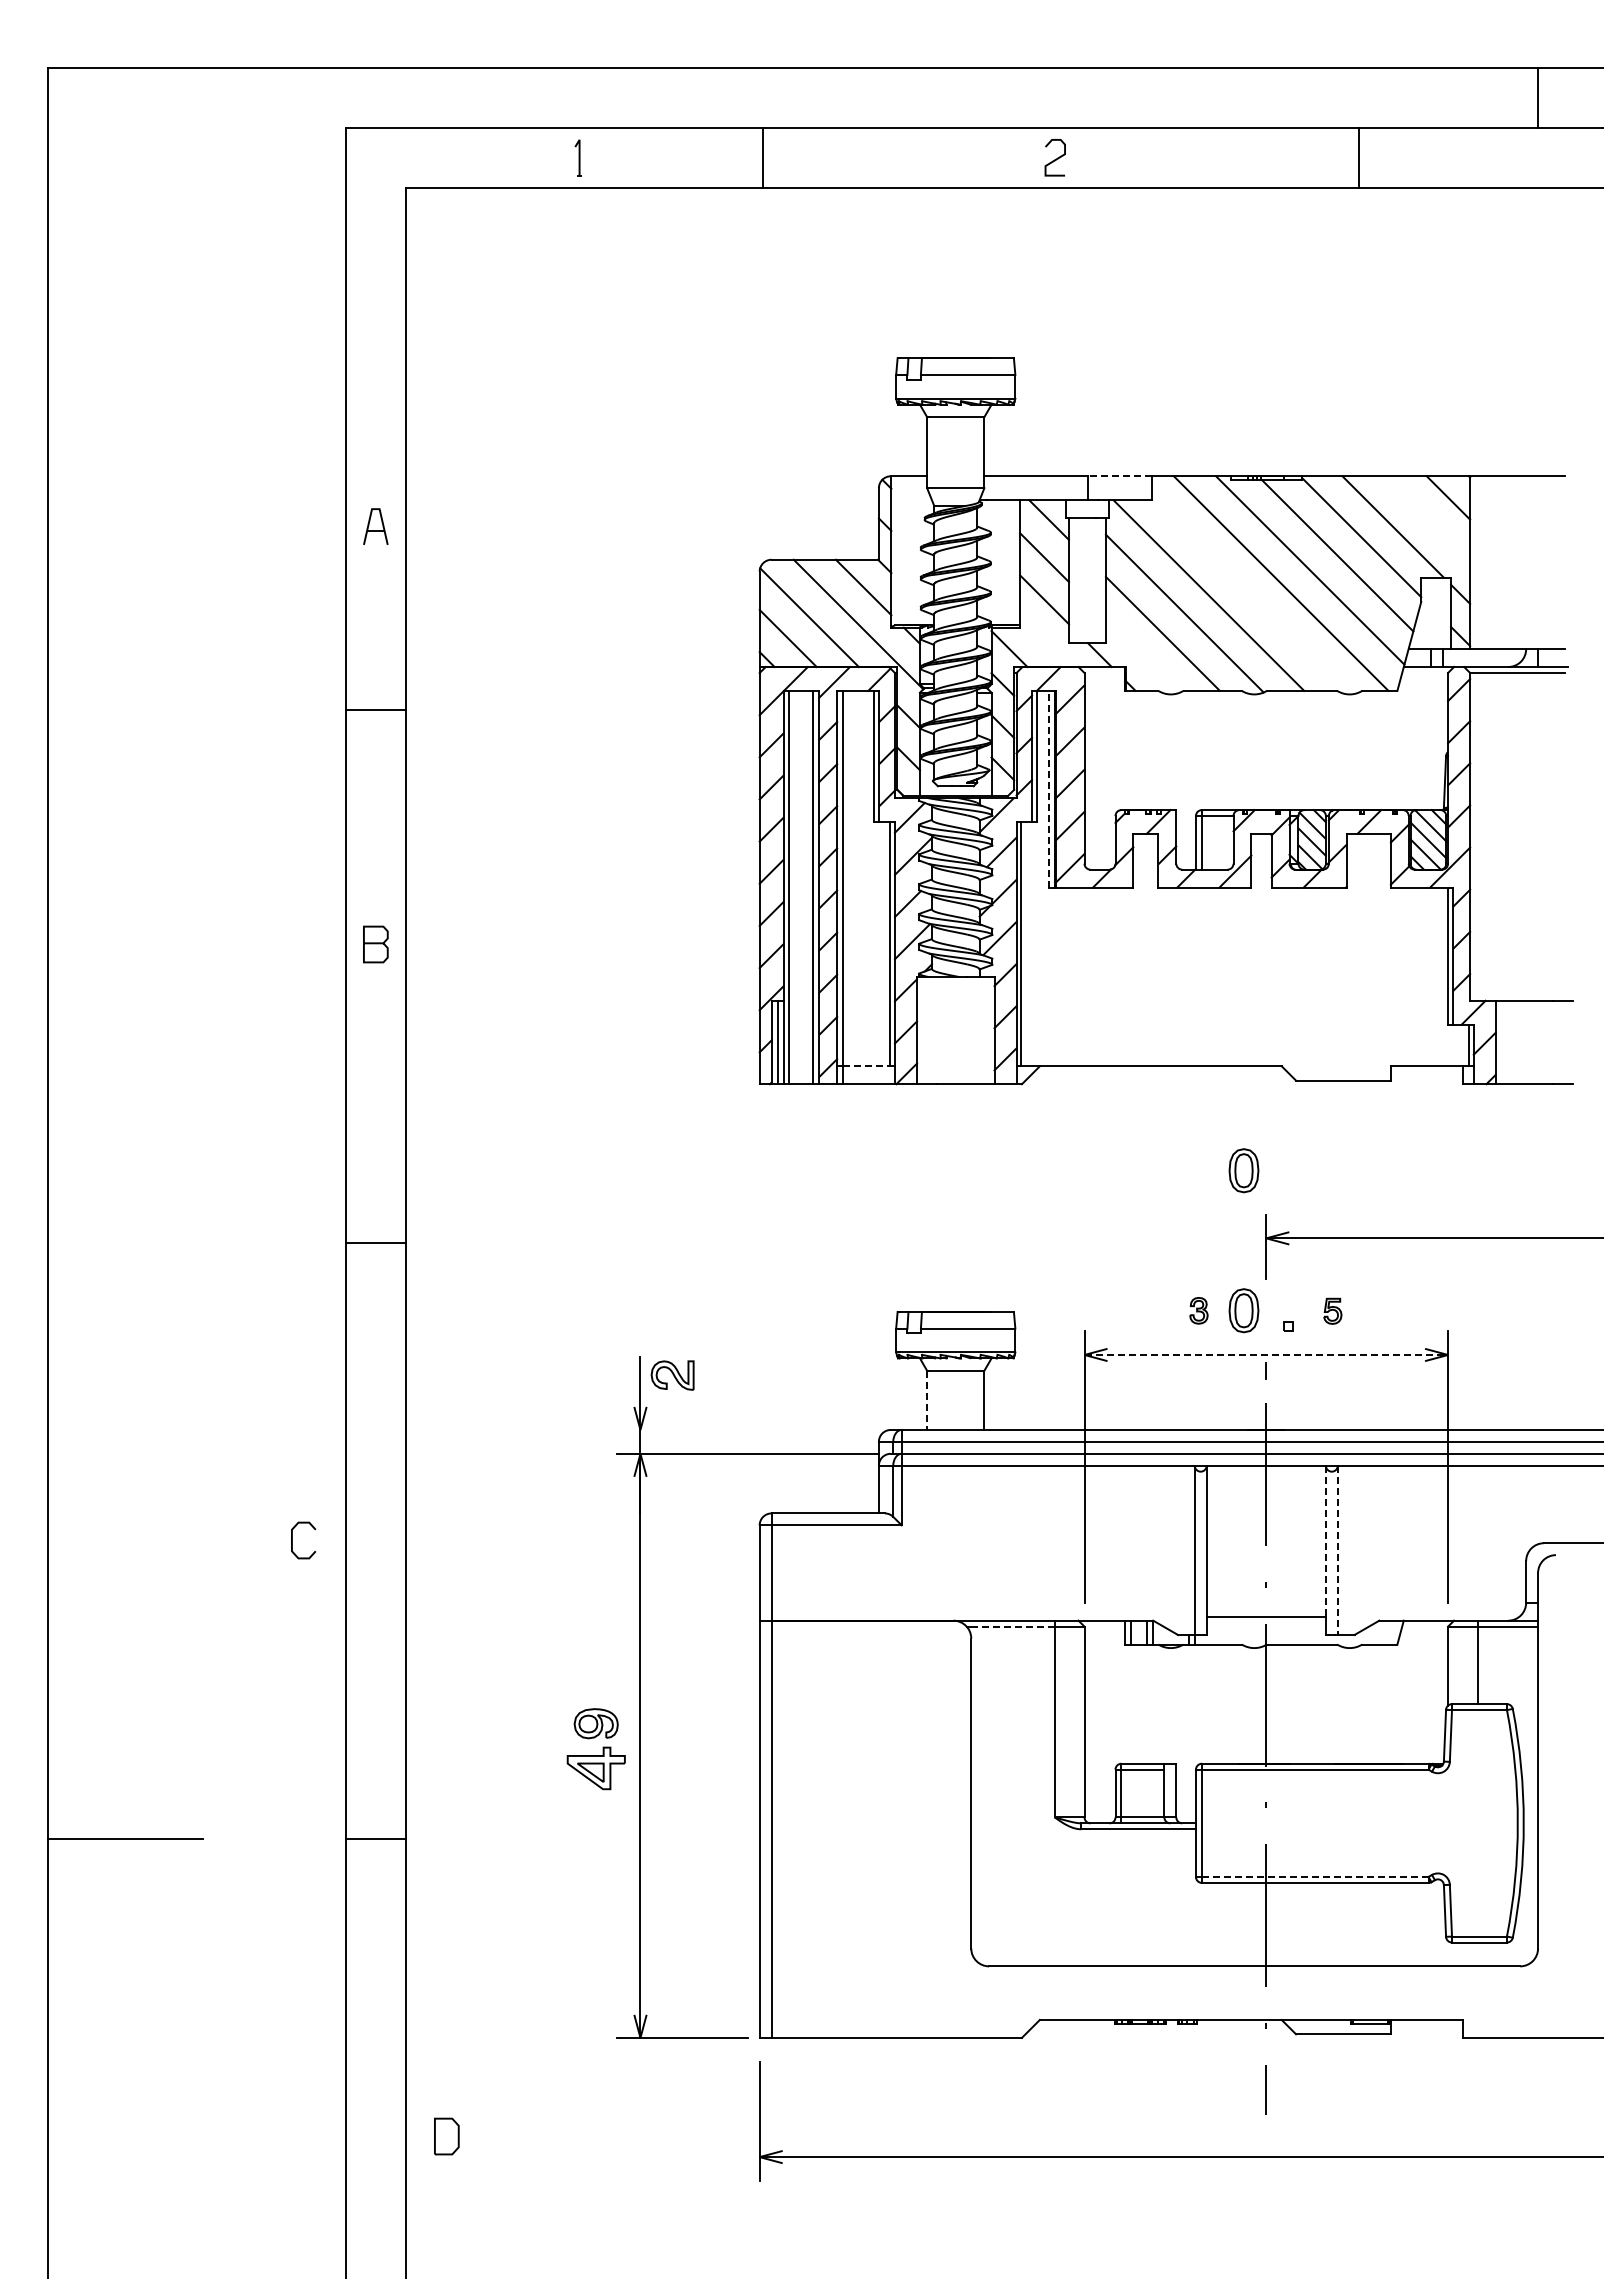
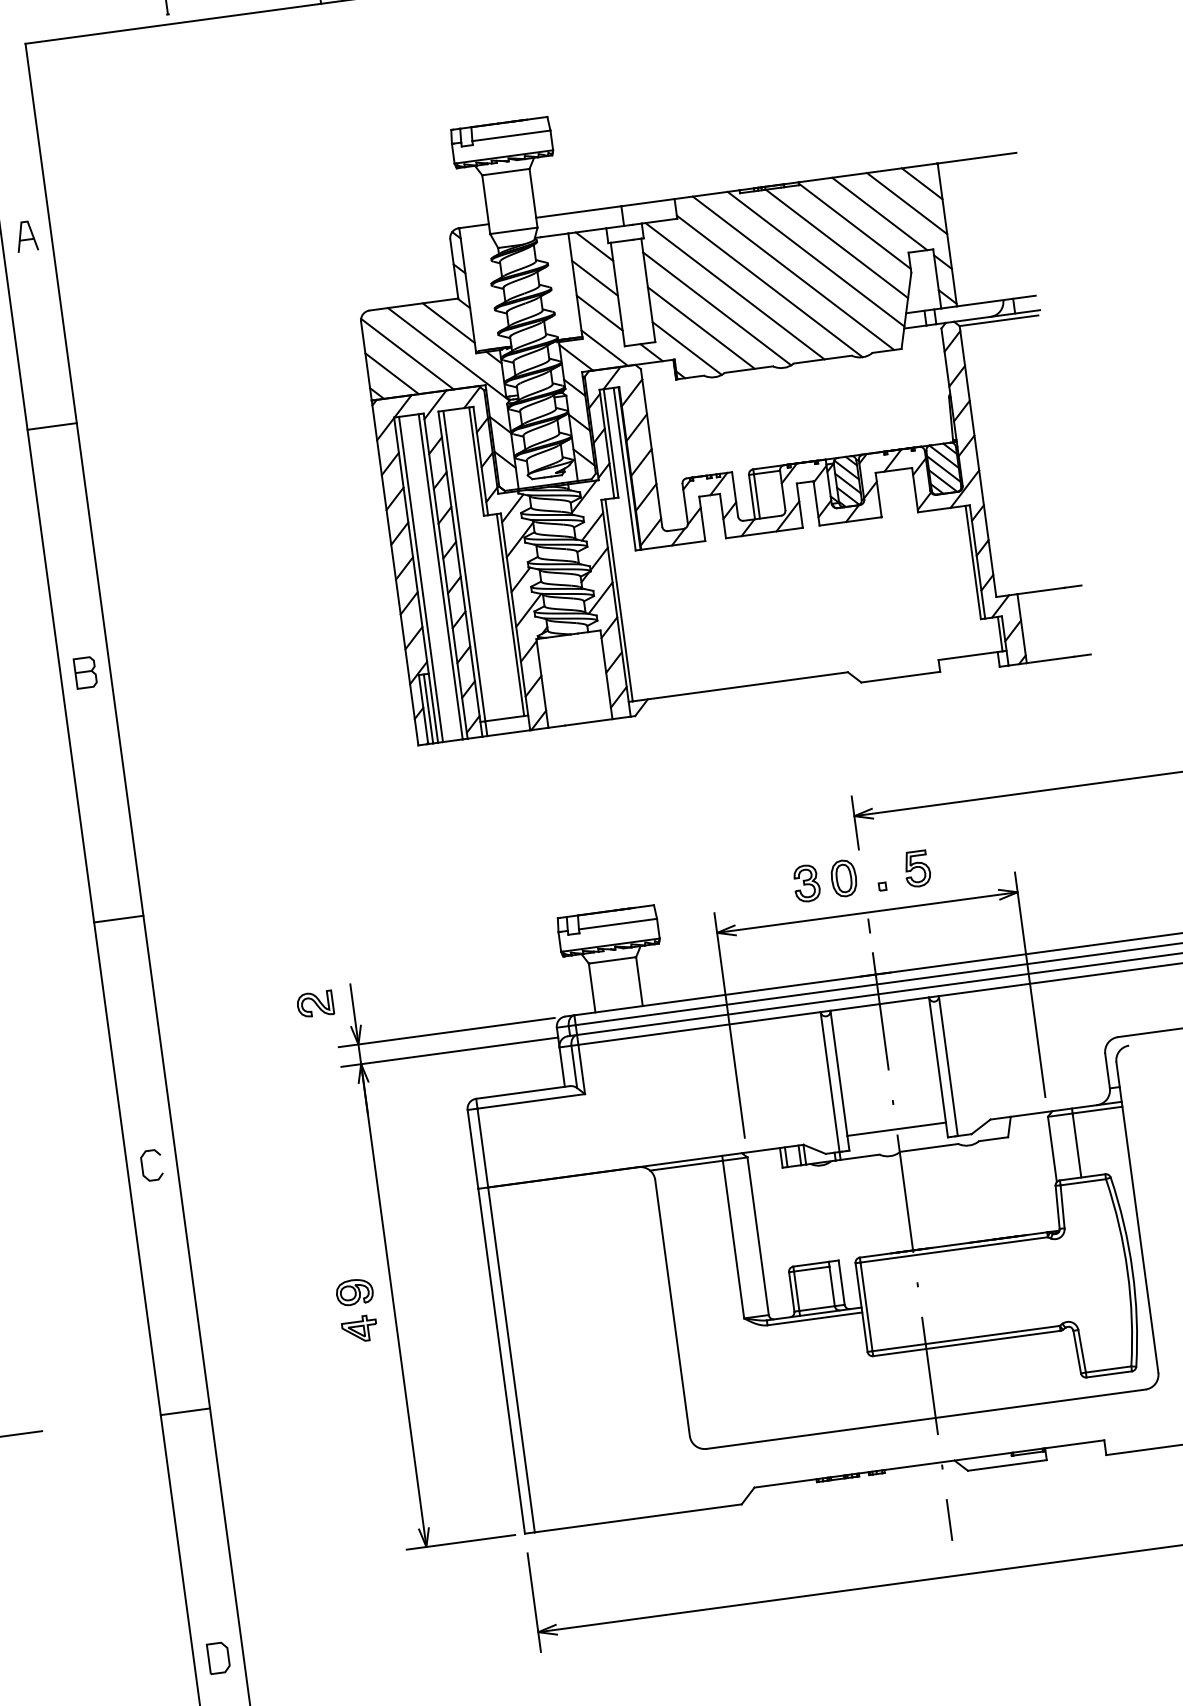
line: (1119, 476) -> (647, 202), dashed -> solid
line: (1427, 518) -> (907, 203), added
part: (375, 526) -> (26, 236), moved
line: (1250, 595) -> (769, 286), added
line: (1044, 642) -> (604, 348), added
line: (1142, 655) -> (686, 348), added
line: (375, 709) -> (51, 426), moved
line: (1049, 788) -> (624, 468), dashed -> solid
line: (867, 1066) -> (505, 718), dashed -> solid
part: (1243, 1170) -> (827, 762), removed
part: (1198, 1310) -> (806, 883), size x1.67
part: (1332, 1311) -> (917, 869), size x1.67
line: (1266, 1354) -> (867, 912), dashed -> solid
part: (672, 1375) -> (315, 1004), moved
line: (927, 1400) -> (592, 988), dashed -> solid
line: (746, 1429) -> (446, 1032), added
curve: (292, 1540) -> (142, 1166), moved
line: (1325, 1541) -> (937, 1060), dashed -> solid
line: (1337, 1550) -> (948, 1066), dashed -> solid
line: (1012, 1626) -> (687, 1165), dashed -> solid
part: (595, 1767) -> (359, 1328), size x0.71
line: (1314, 1876) -> (965, 1338), dashed -> solid
part: (446, 2136) -> (218, 1658), moved

